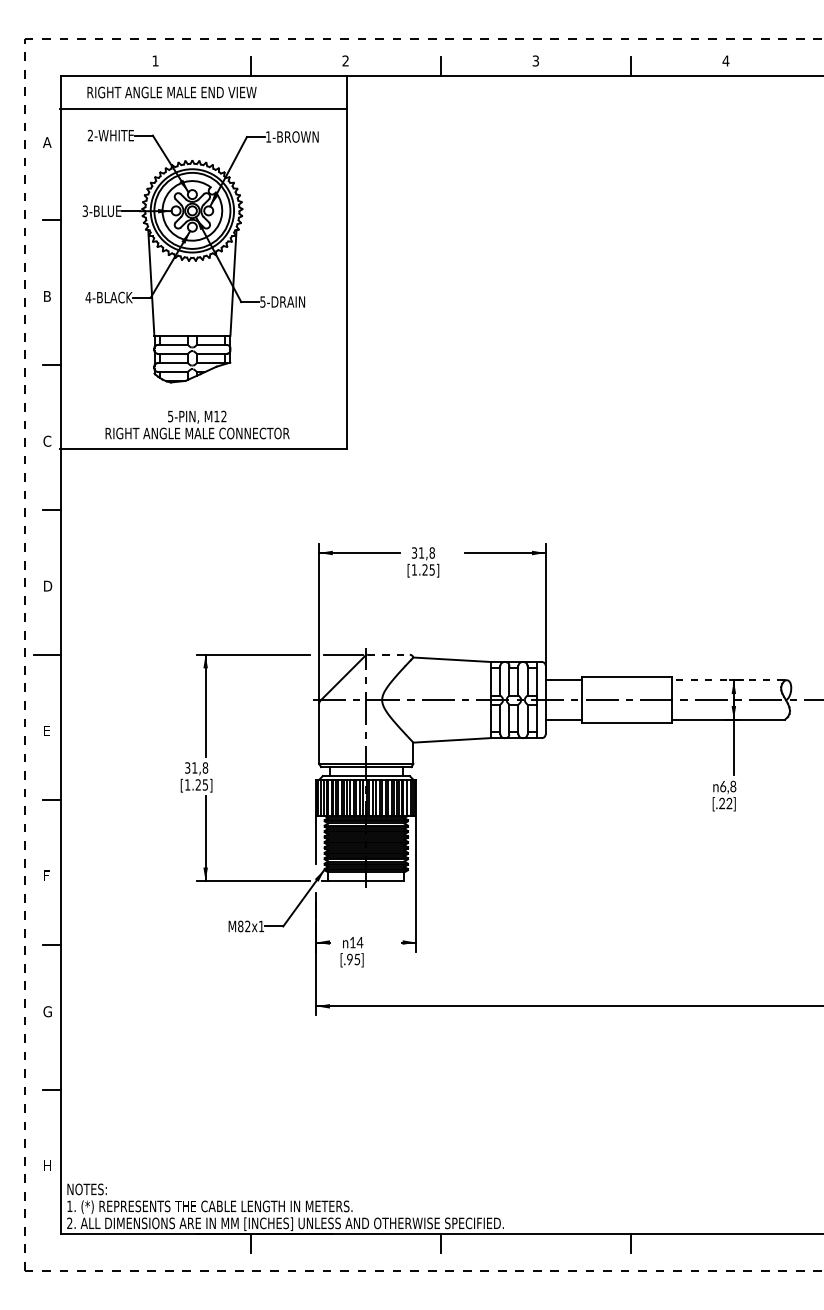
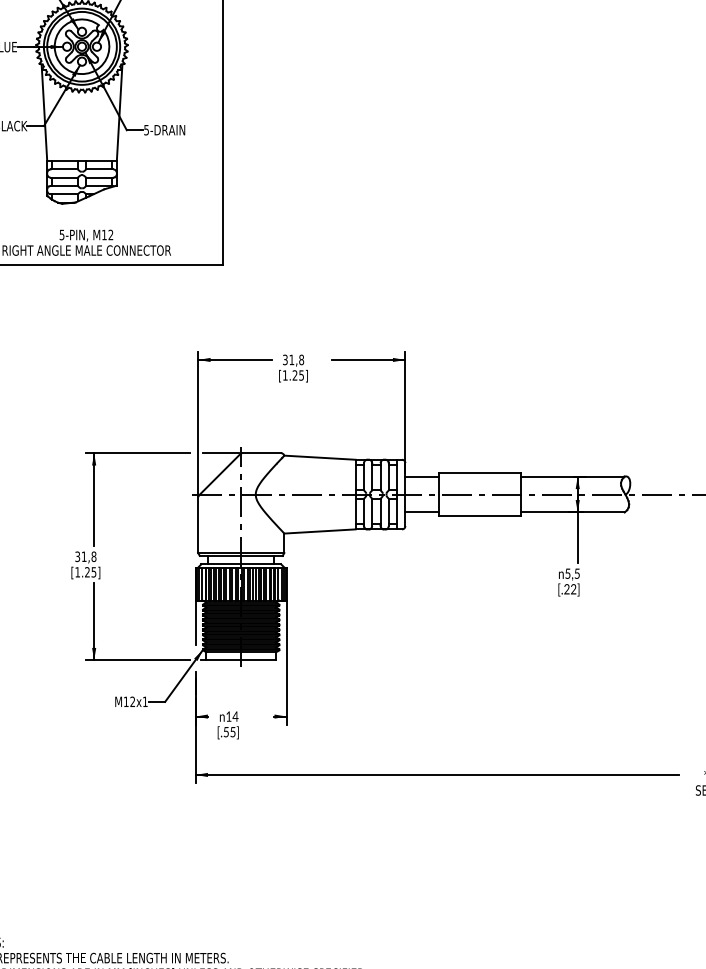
line: (388, 654) -> (261, 452), dashed -> solid
line: (728, 680) -> (572, 476), dashed -> solid
text: (728, 786) -> (572, 573), 6,8 -> 5,5
text: (240, 926) -> (126, 701), M82x1 -> M12x1
text: (349, 959) -> (225, 732), [.95] -> [.55]

